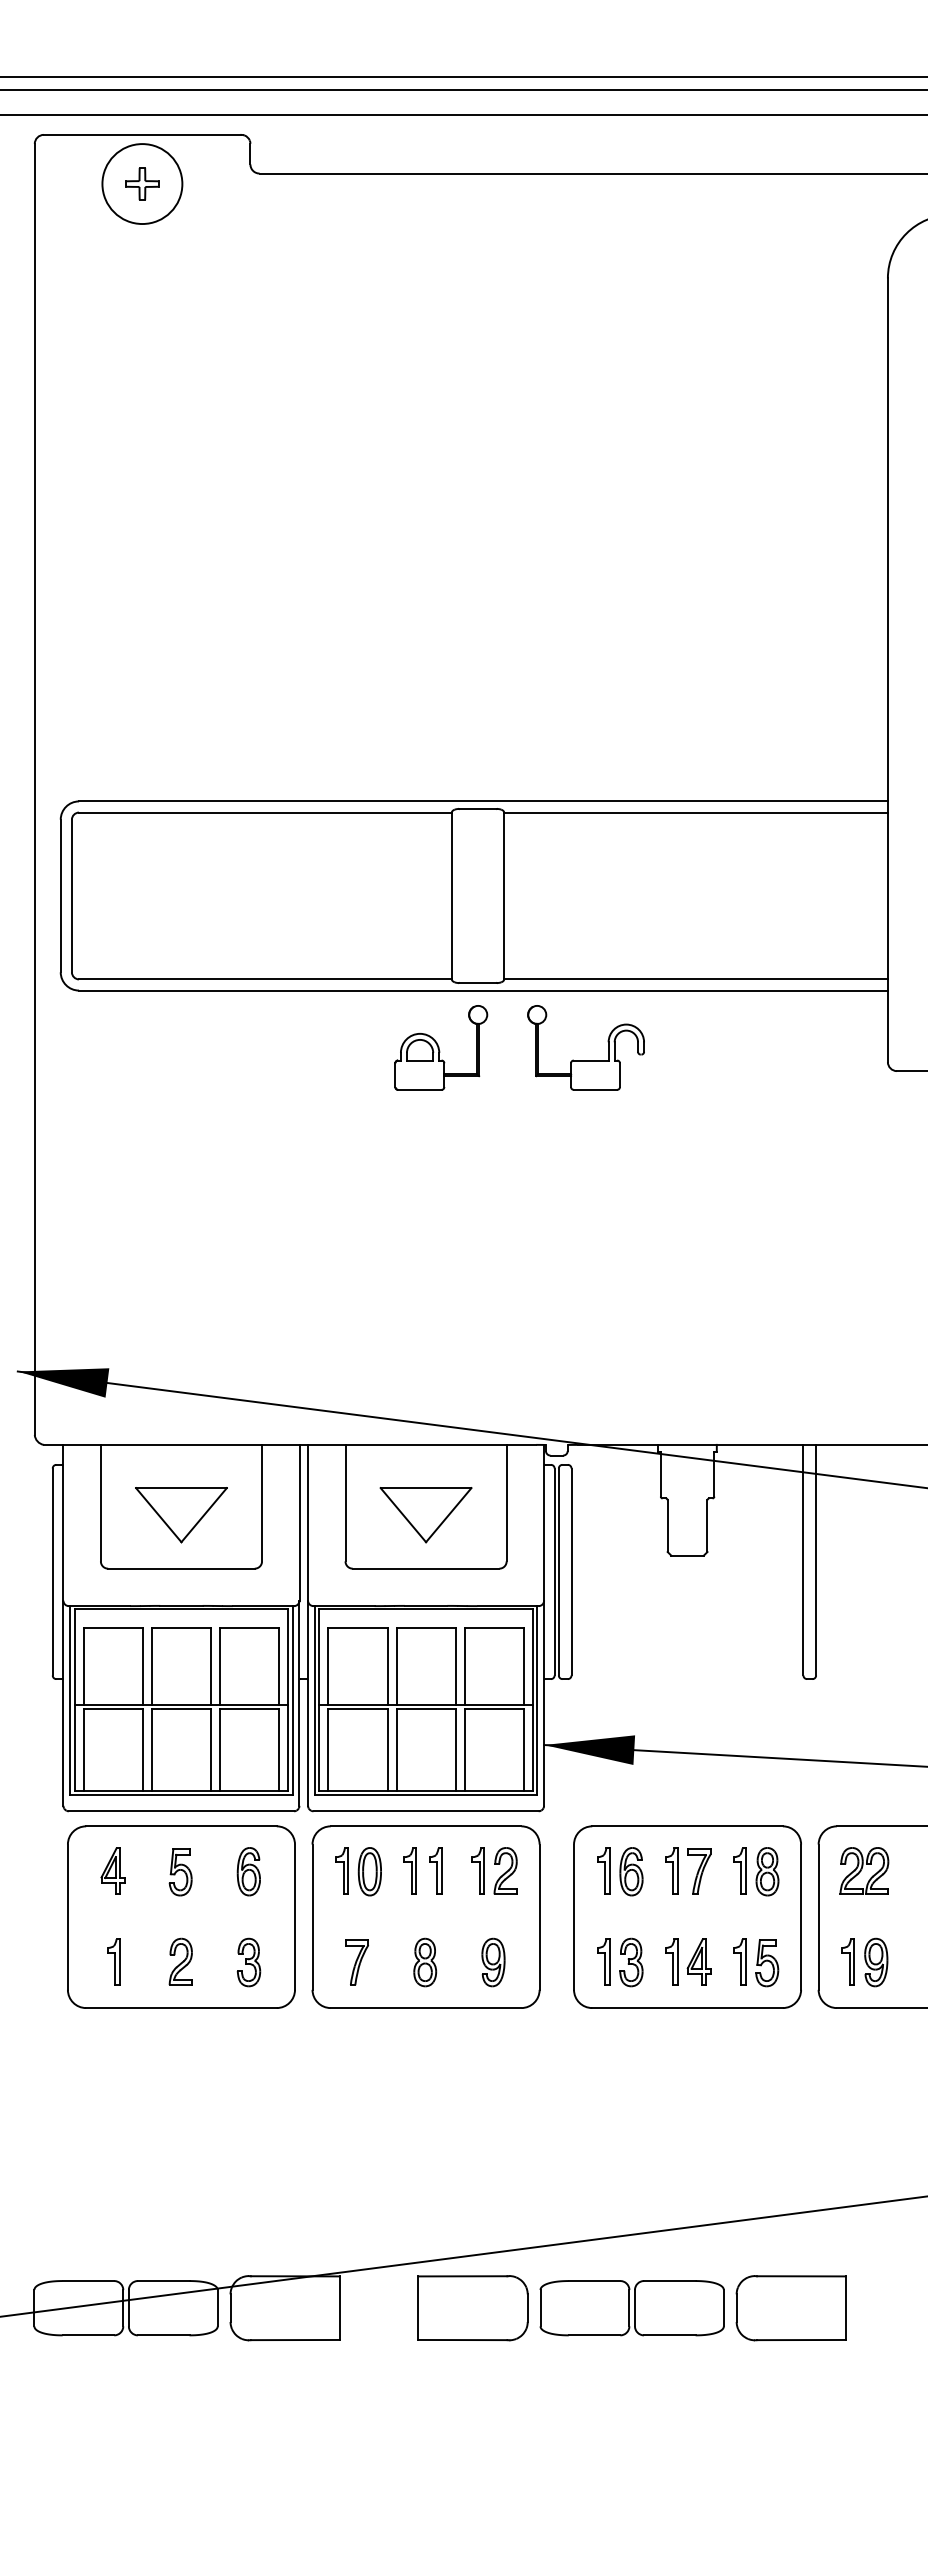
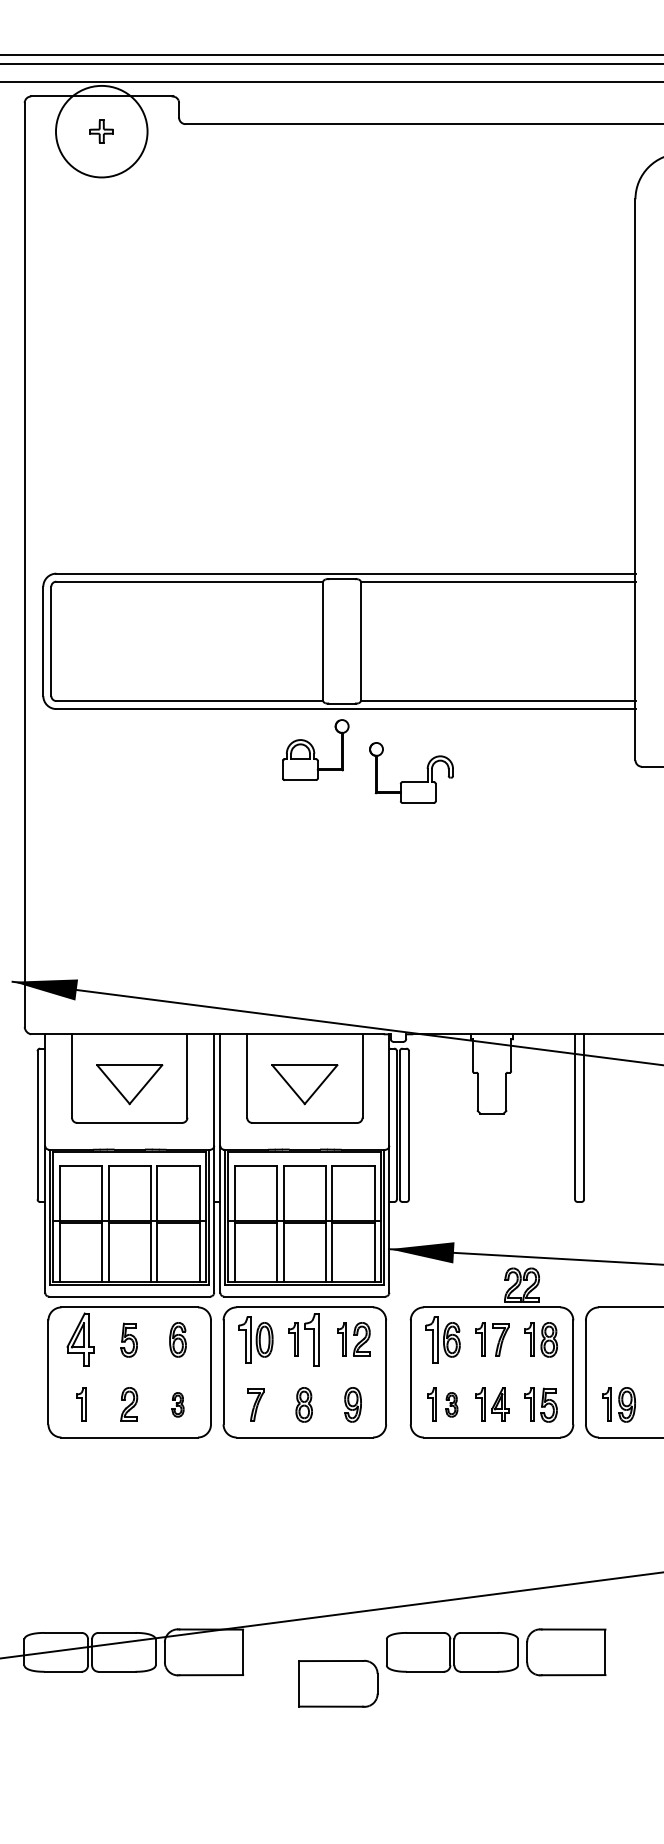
circle: (142, 184) -> (101, 132), size x1.6
part: (585, 1060) -> (411, 782), moved
part: (112, 1870) -> (80, 1339), size x1.6
part: (341, 1870) -> (244, 1339), size x1.4
part: (435, 1870) -> (311, 1339), size x1.6
part: (603, 1870) -> (431, 1339), size x1.4
part: (864, 1870) -> (522, 1284), moved
part: (248, 1962) -> (177, 1404), size x0.7
part: (631, 1962) -> (451, 1404), size x0.7
part: (472, 2308) -> (338, 1684), moved

